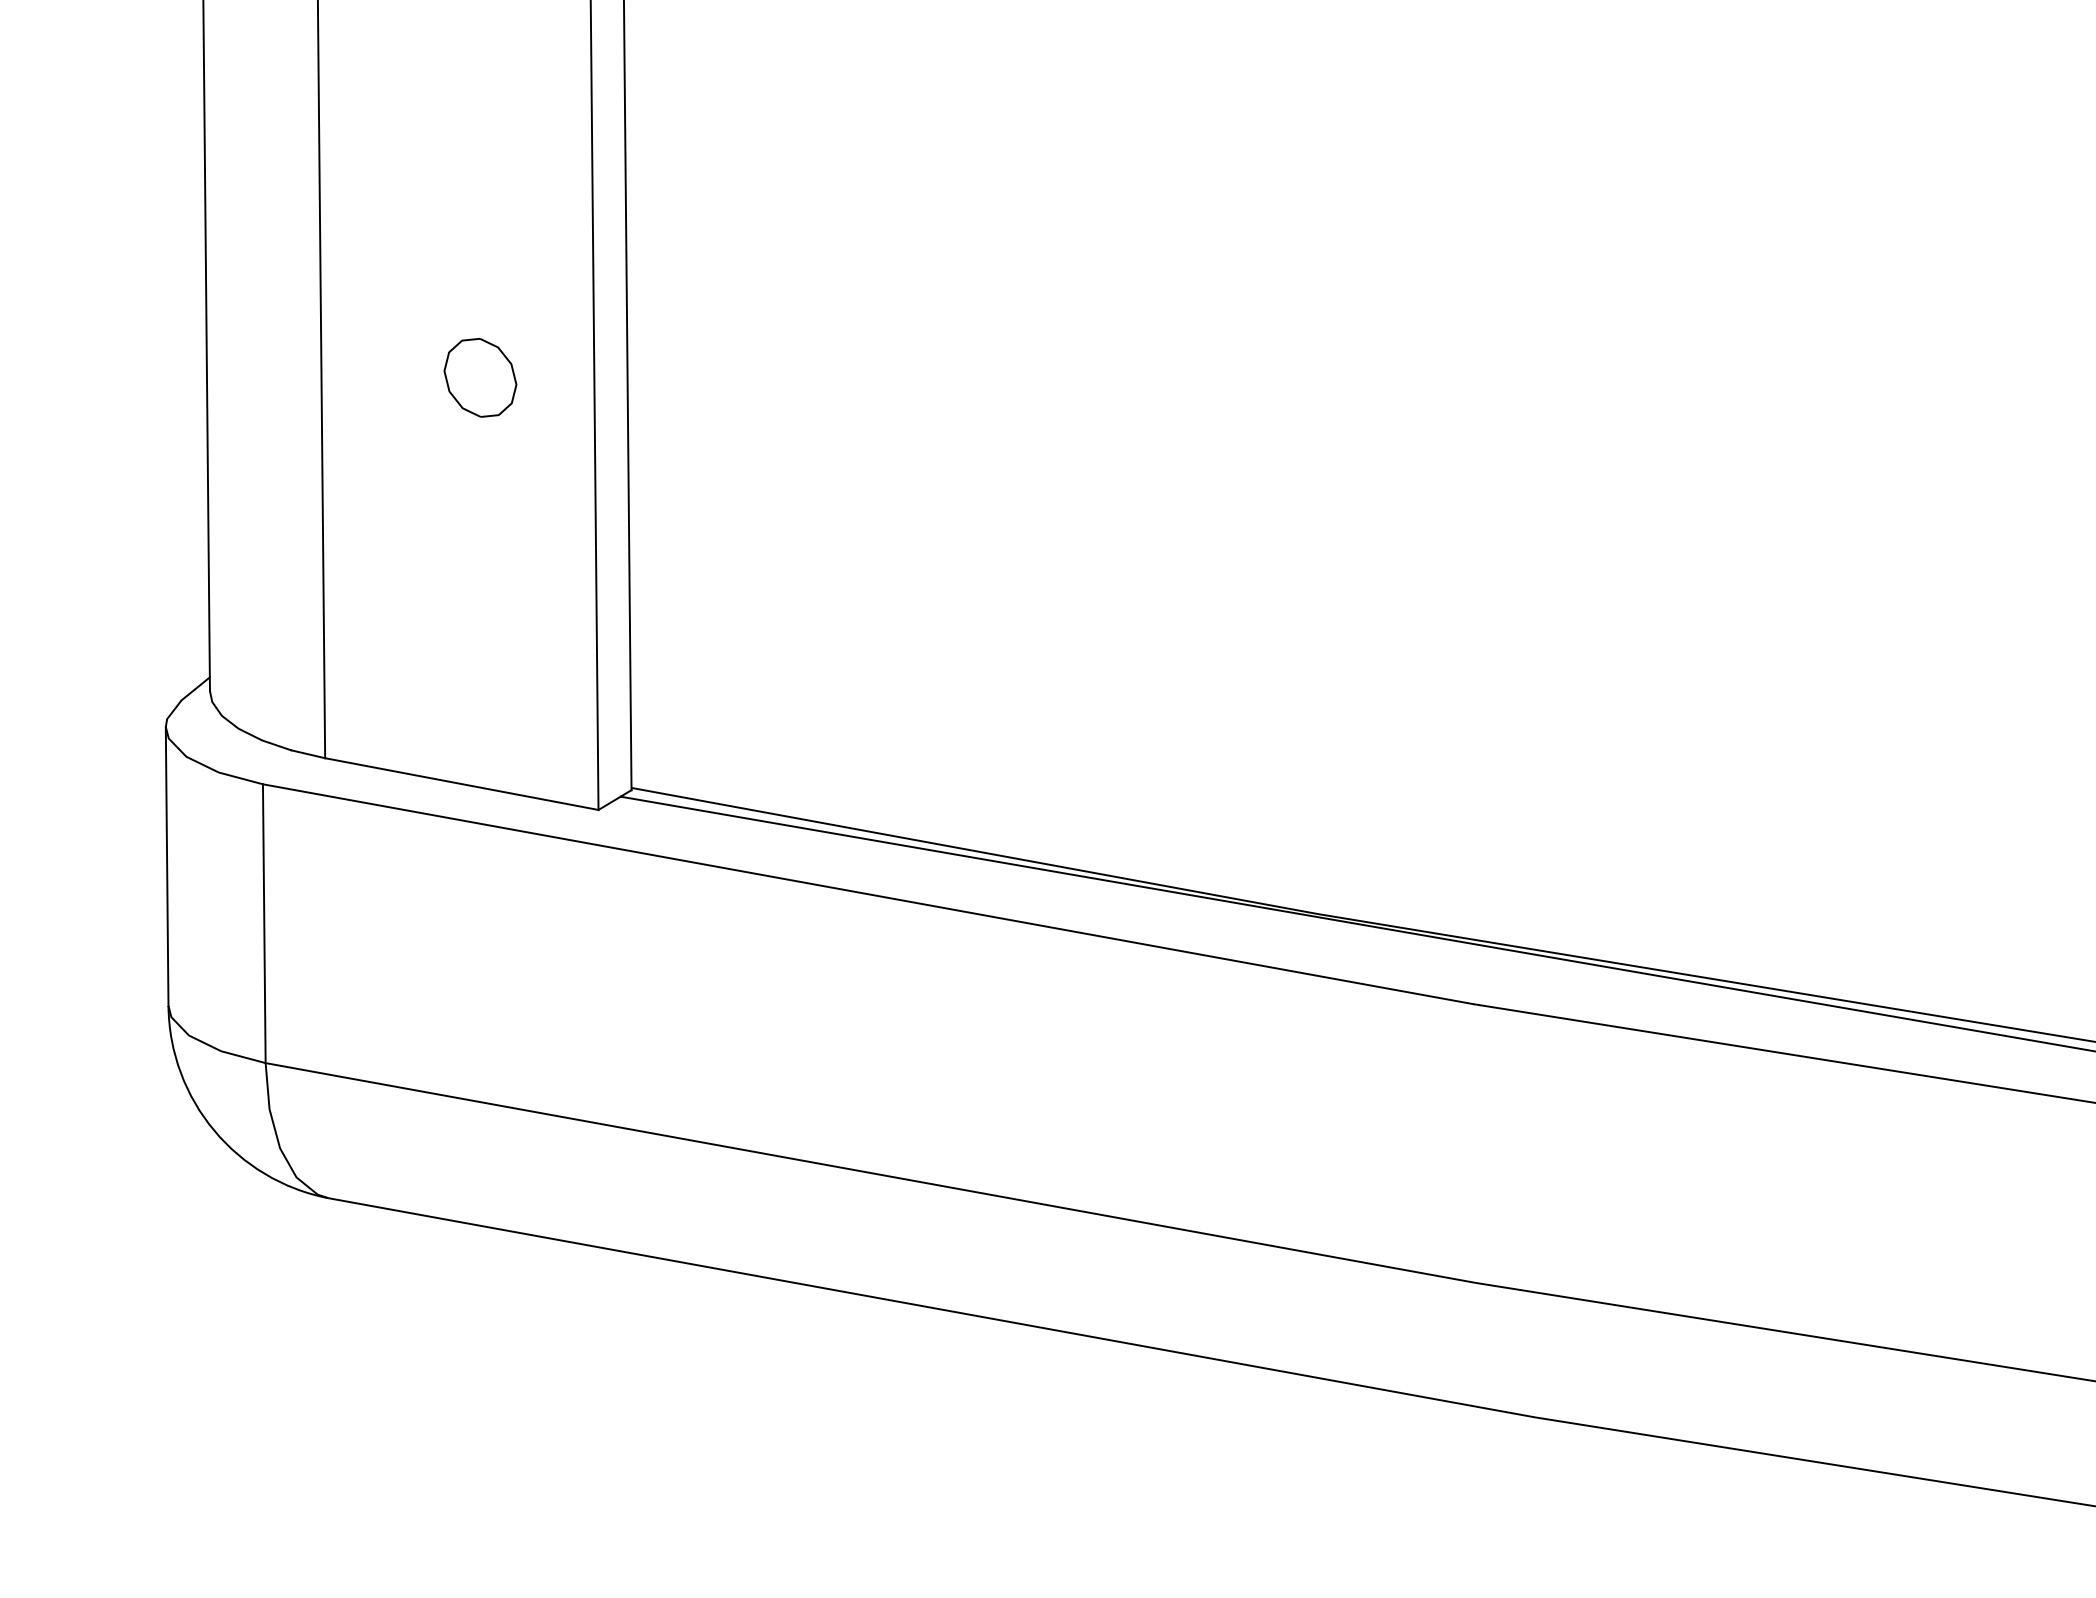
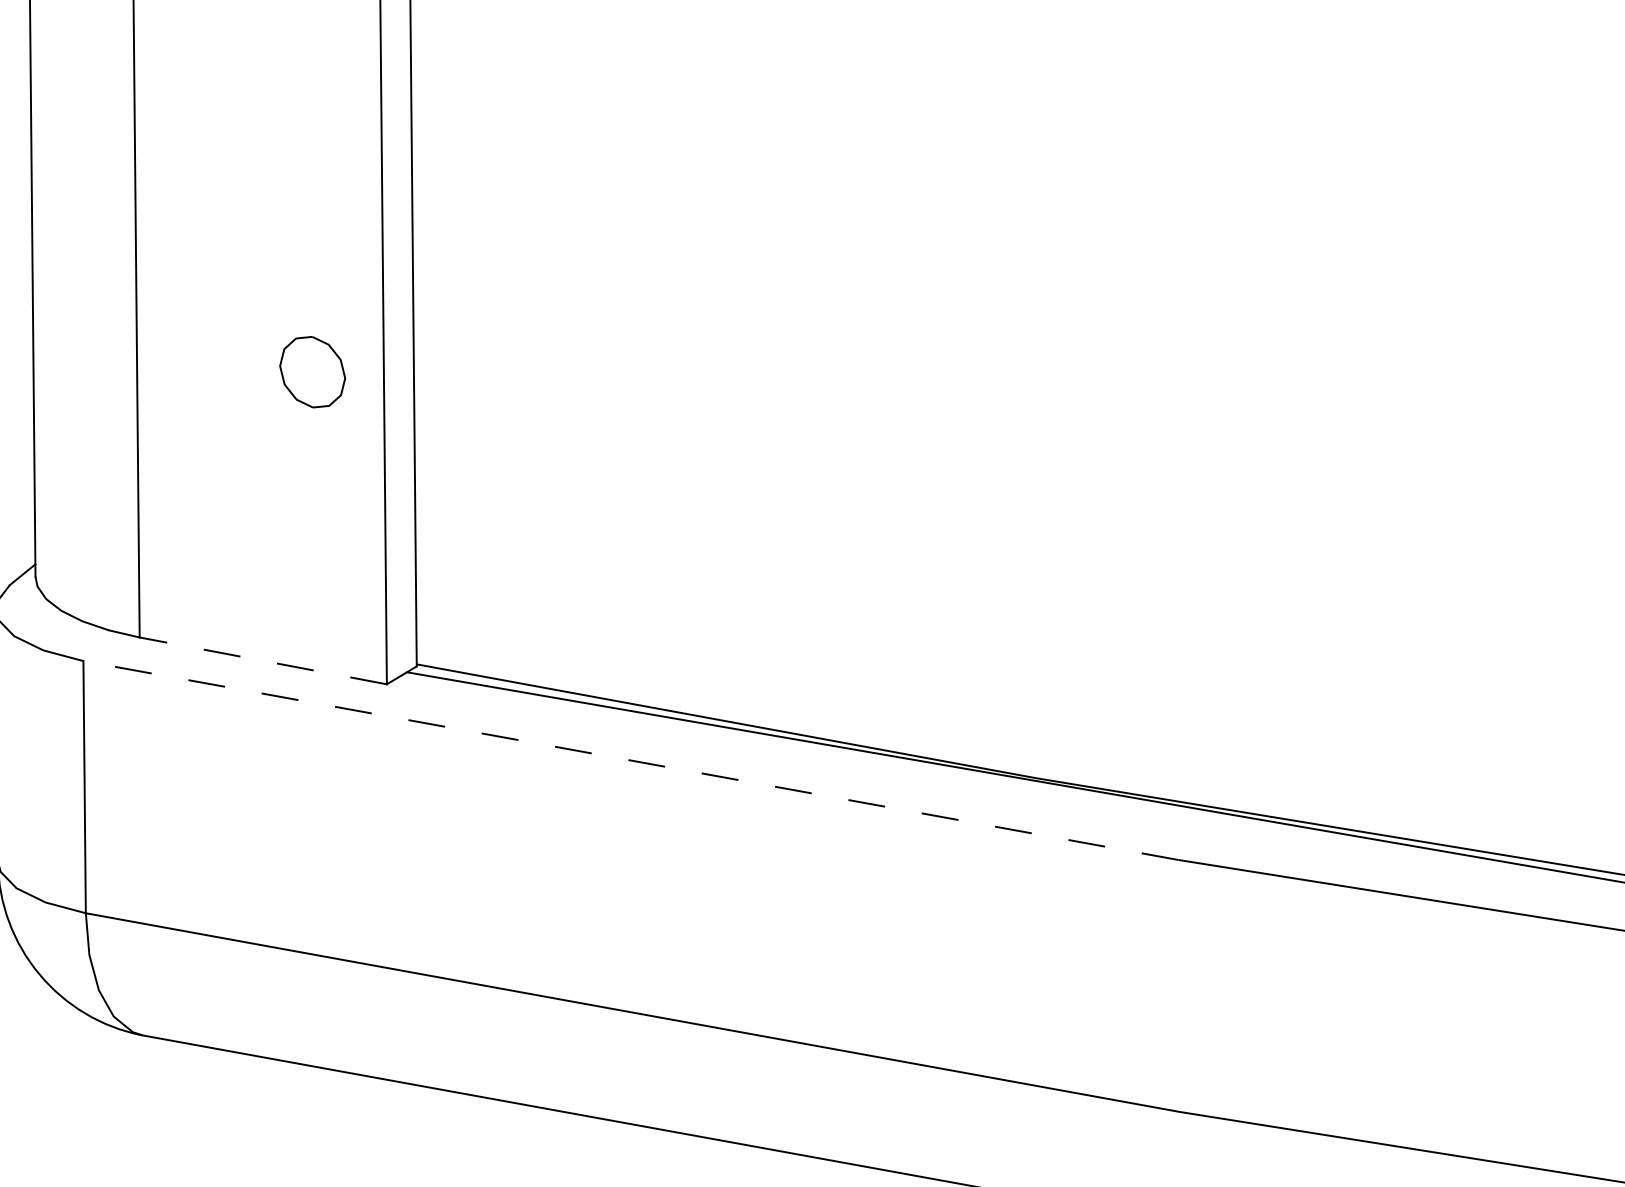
part: (480, 377) -> (312, 371), moved
line: (461, 784) -> (262, 661), solid -> dashed
line: (867, 894) -> (630, 760), solid -> dashed

